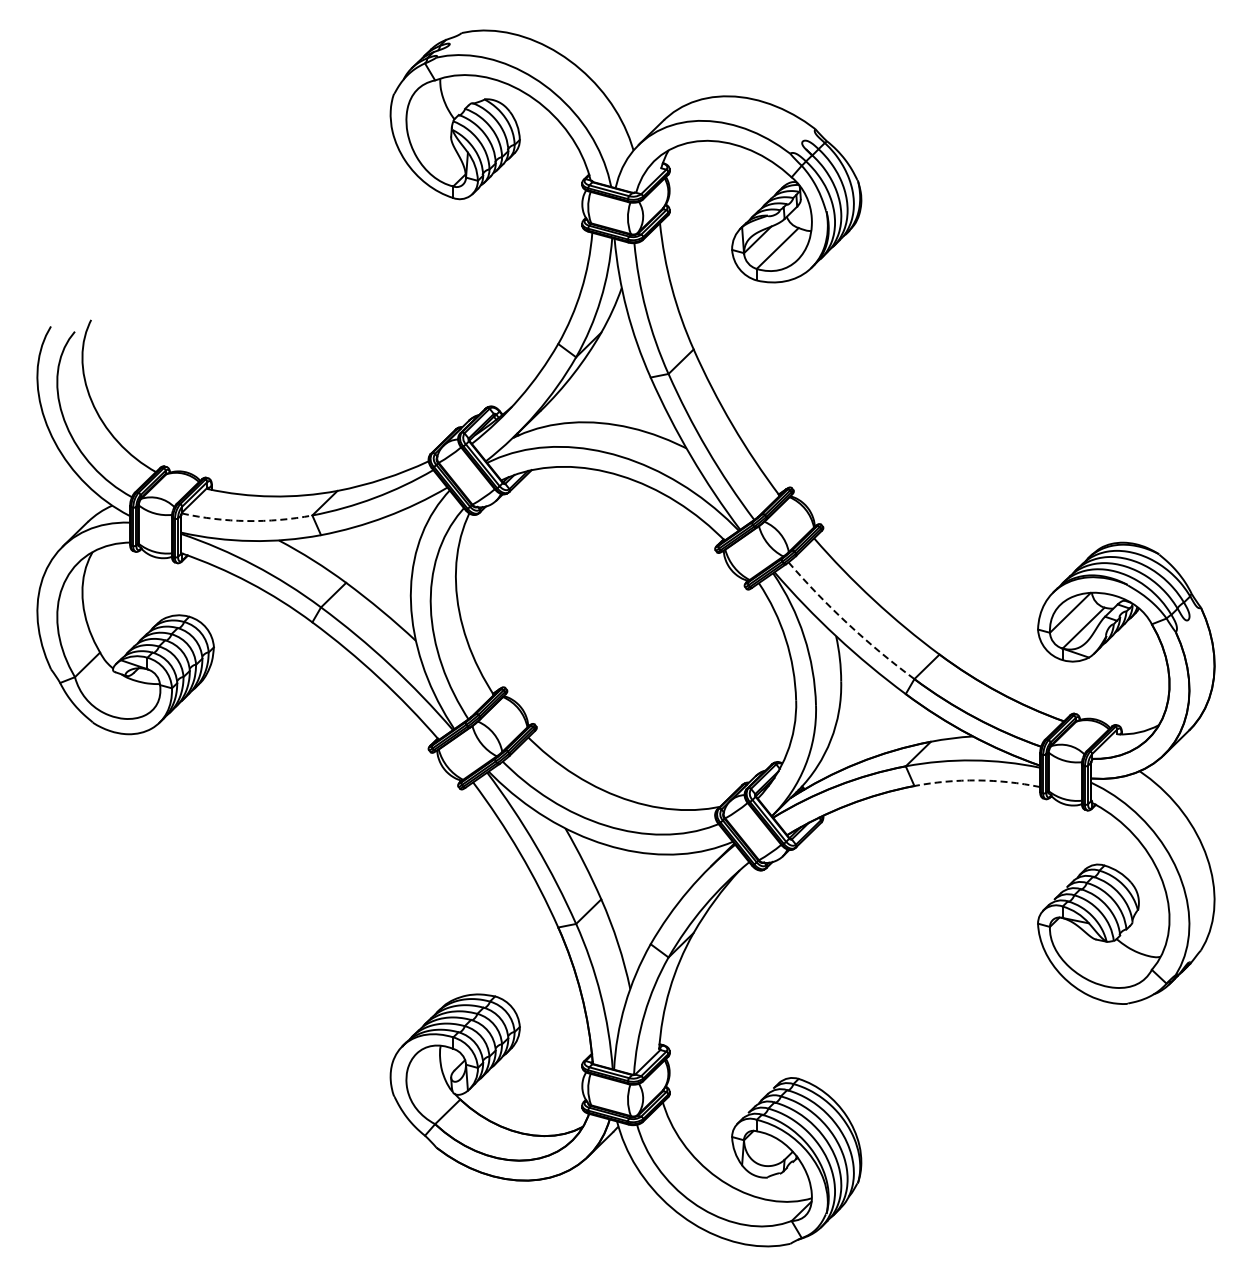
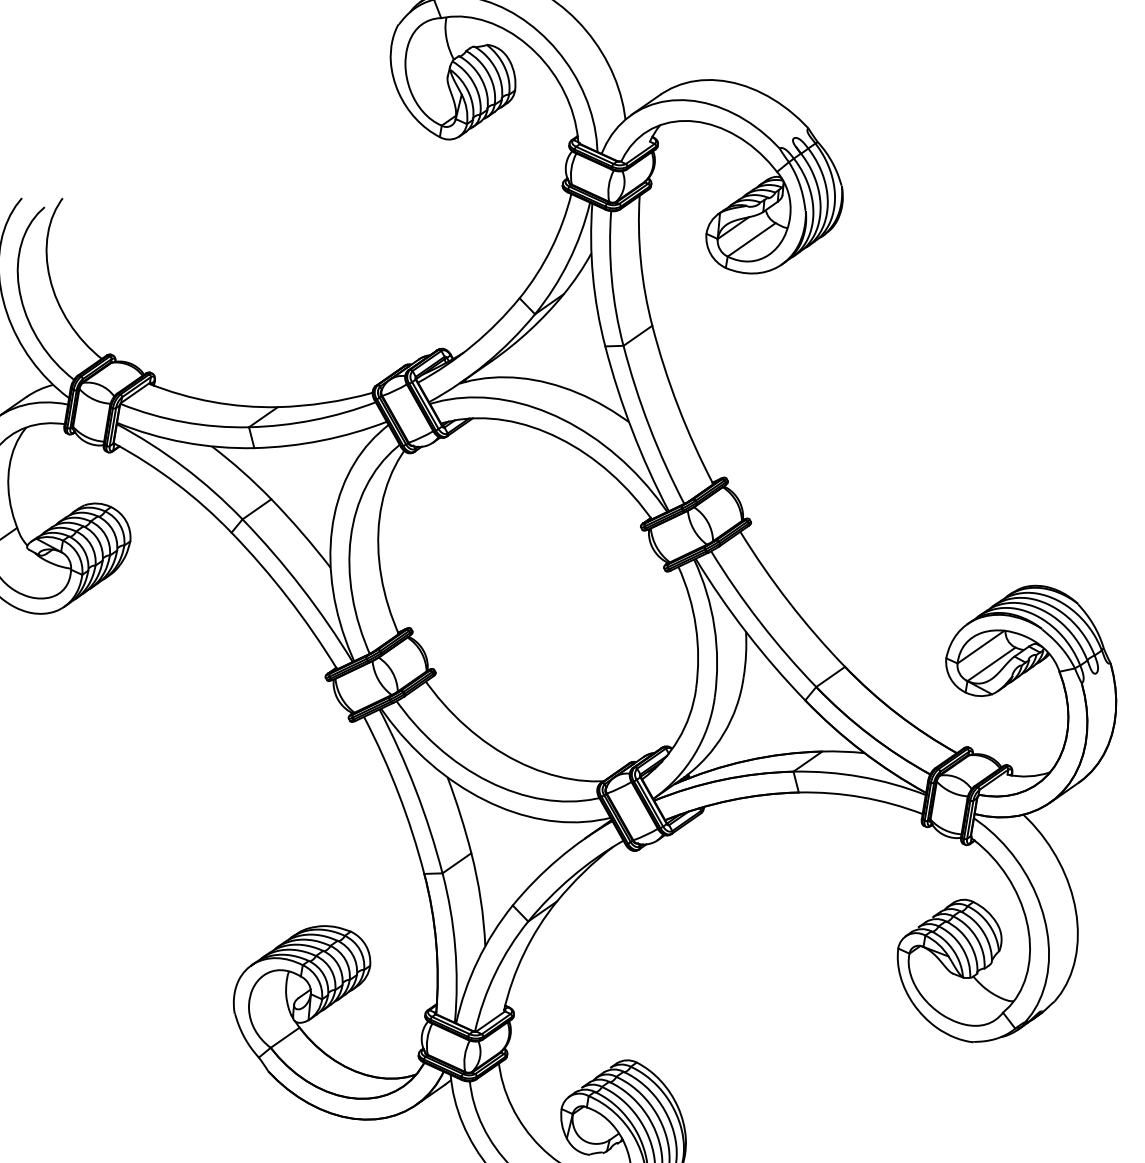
arc: (247, 521) -> (184, 422), dashed -> solid
arc: (848, 624) -> (760, 622), dashed -> solid
arc: (977, 780) -> (861, 797), dashed -> solid

